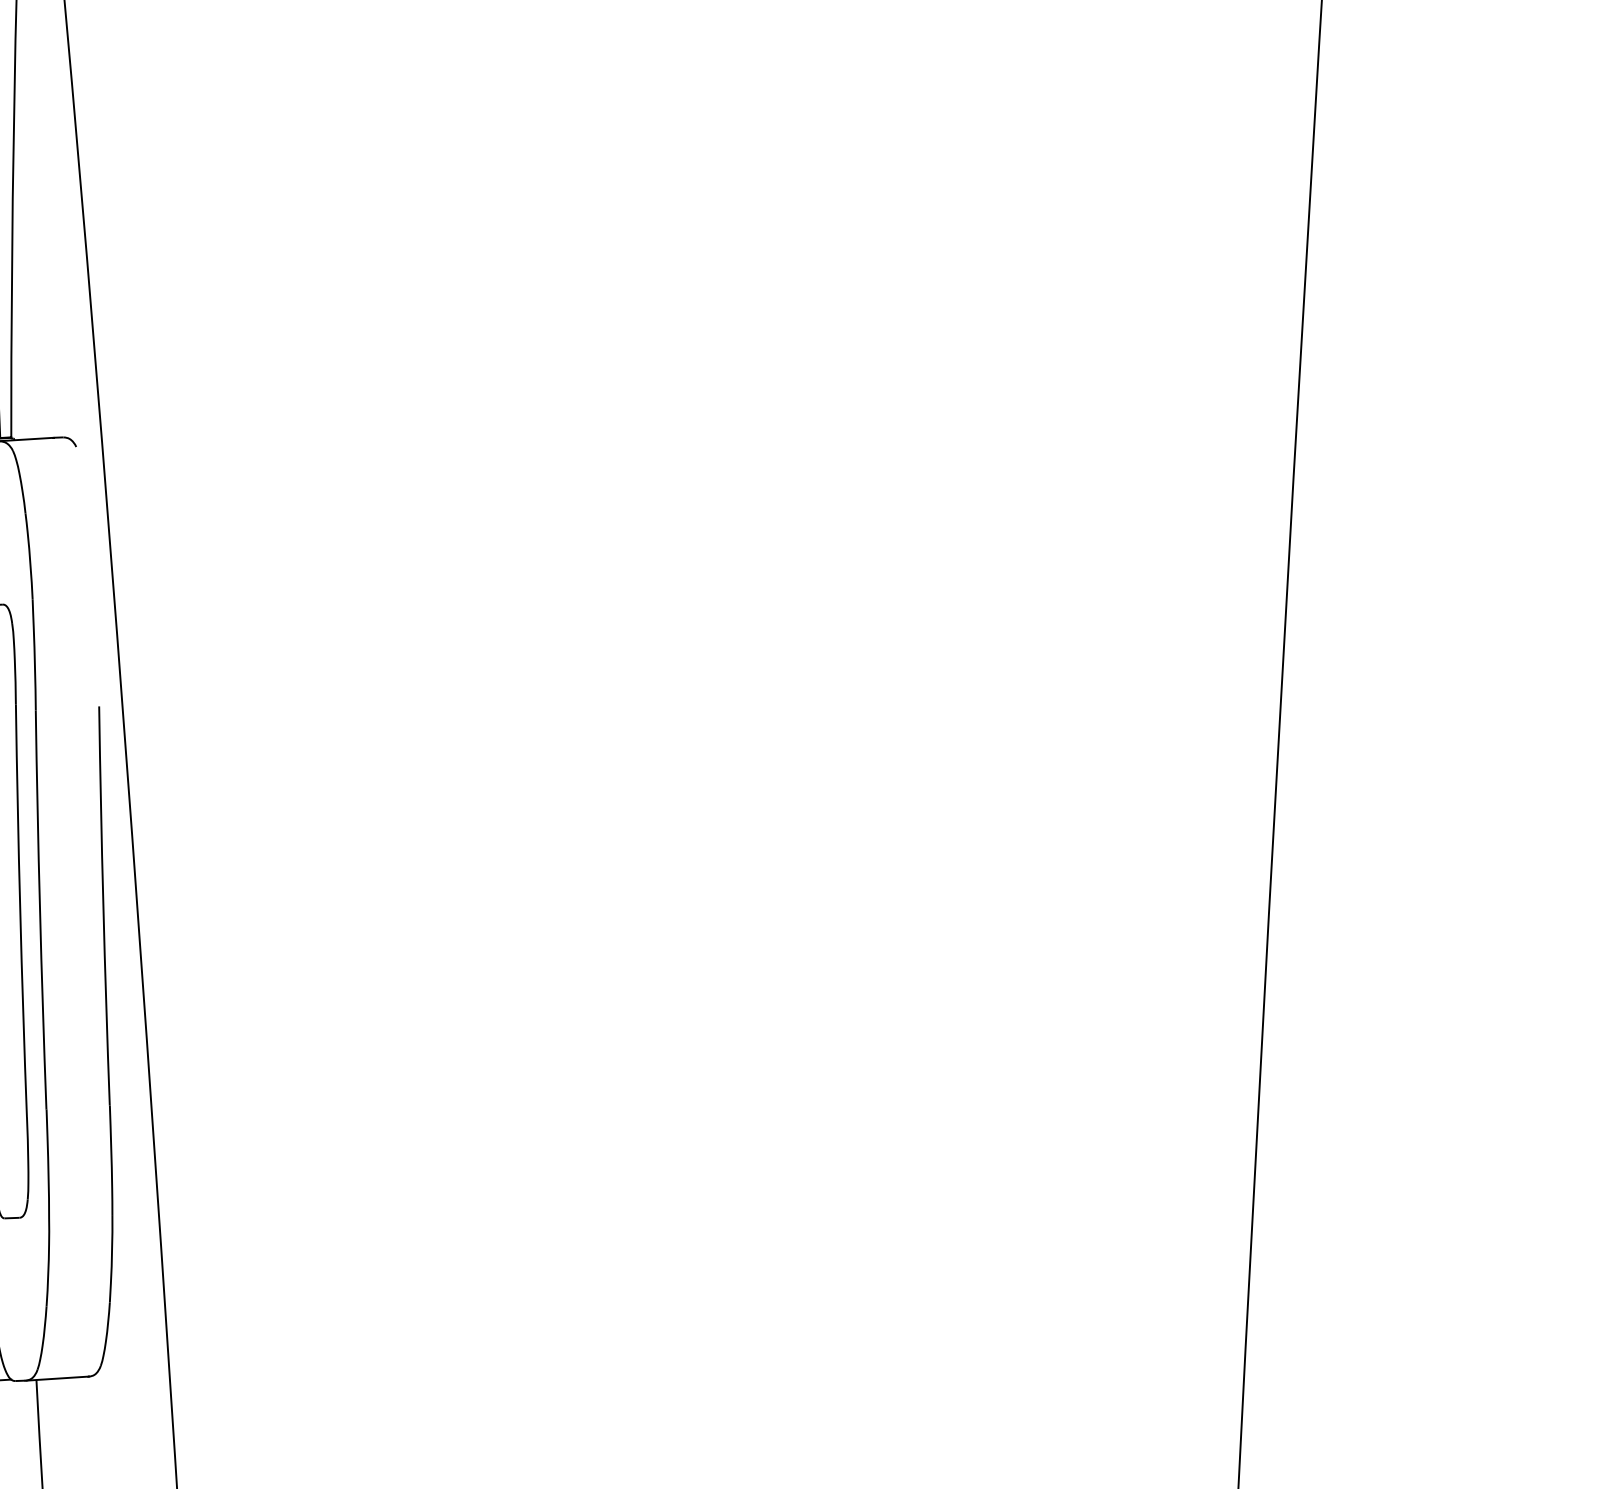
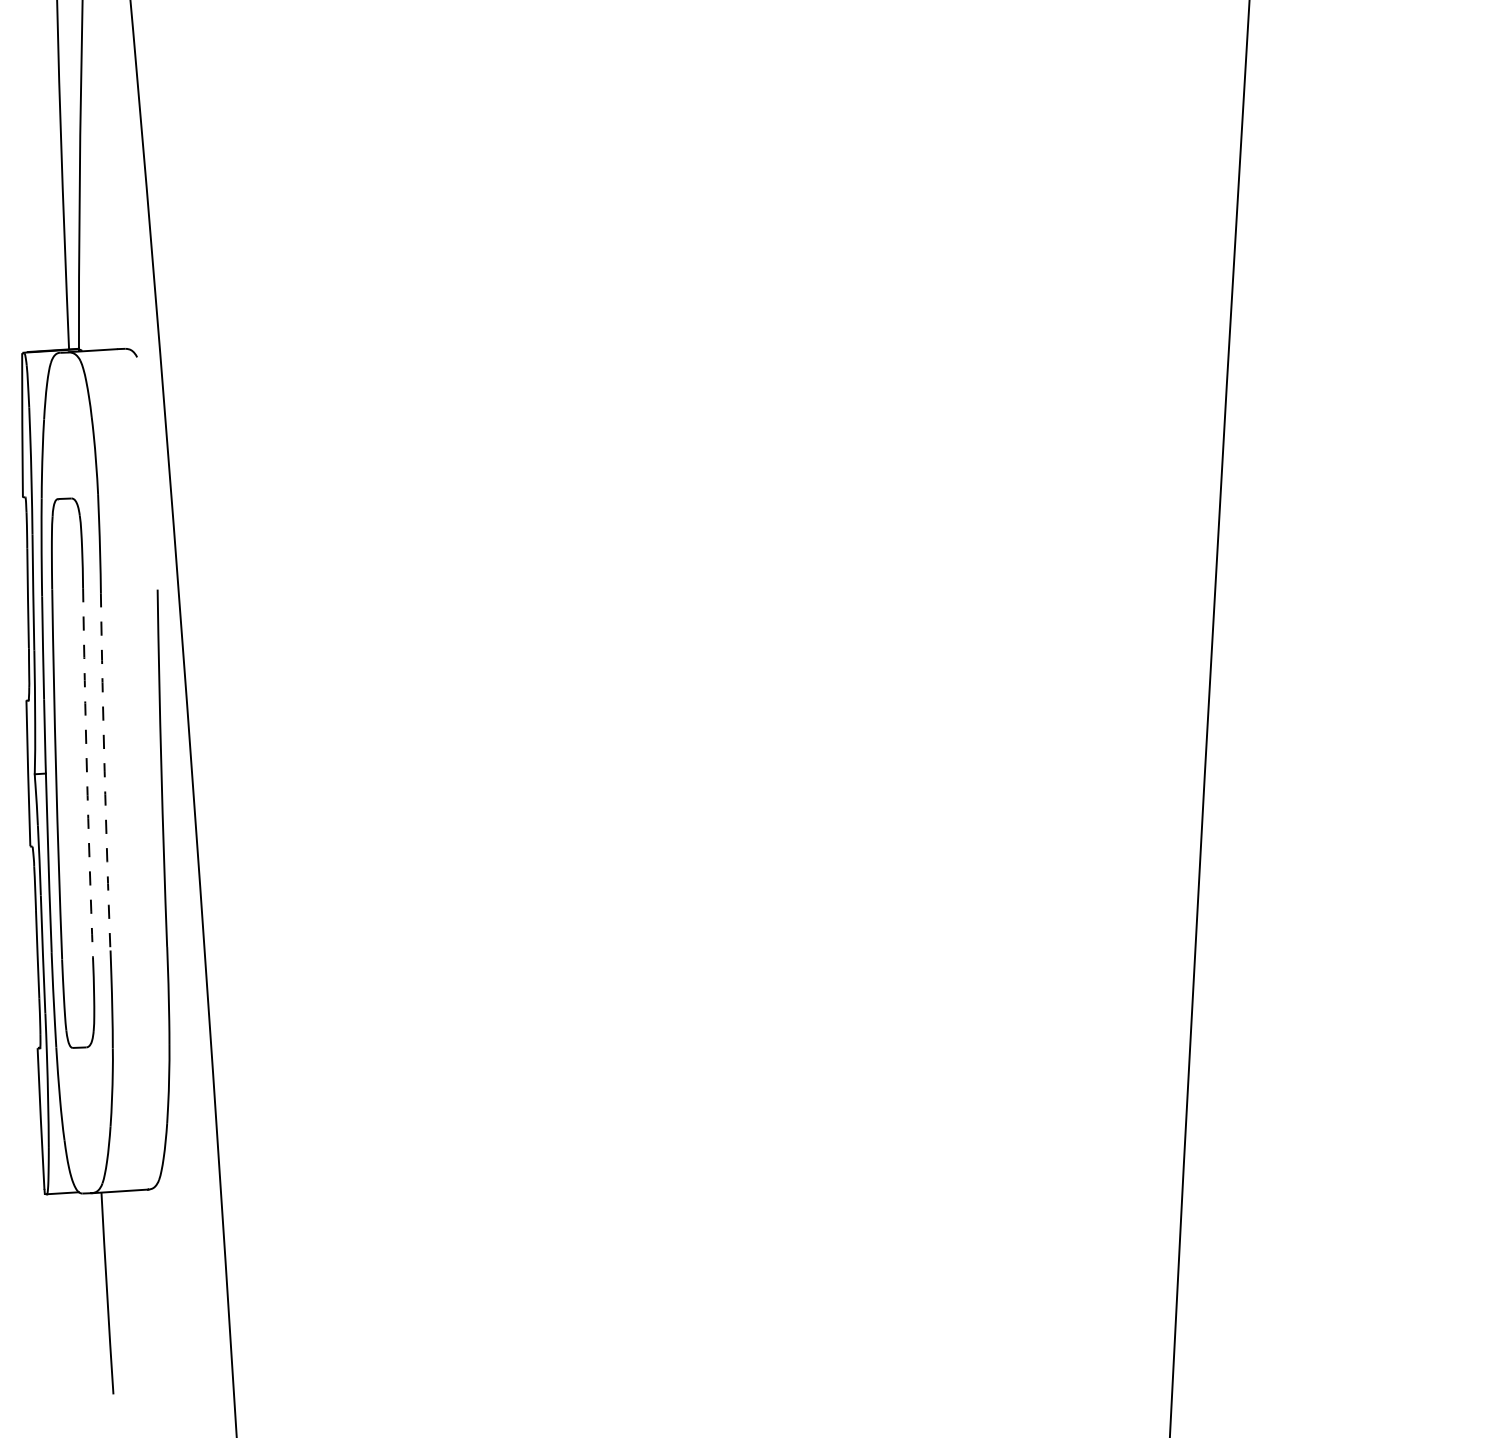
arc: (39, 909) -> (104, 771), solid -> dashed
arc: (19, 910) -> (86, 772), solid -> dashed

